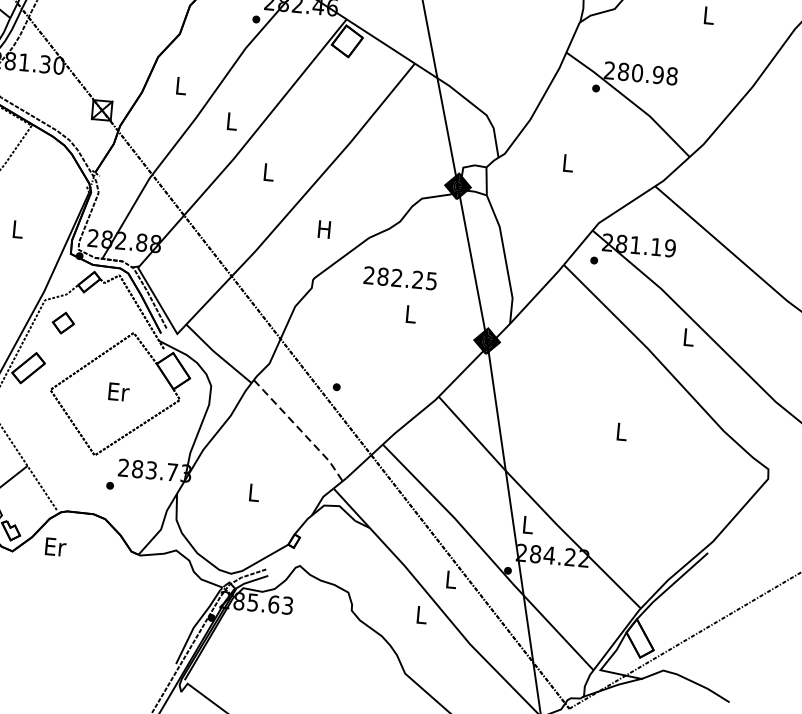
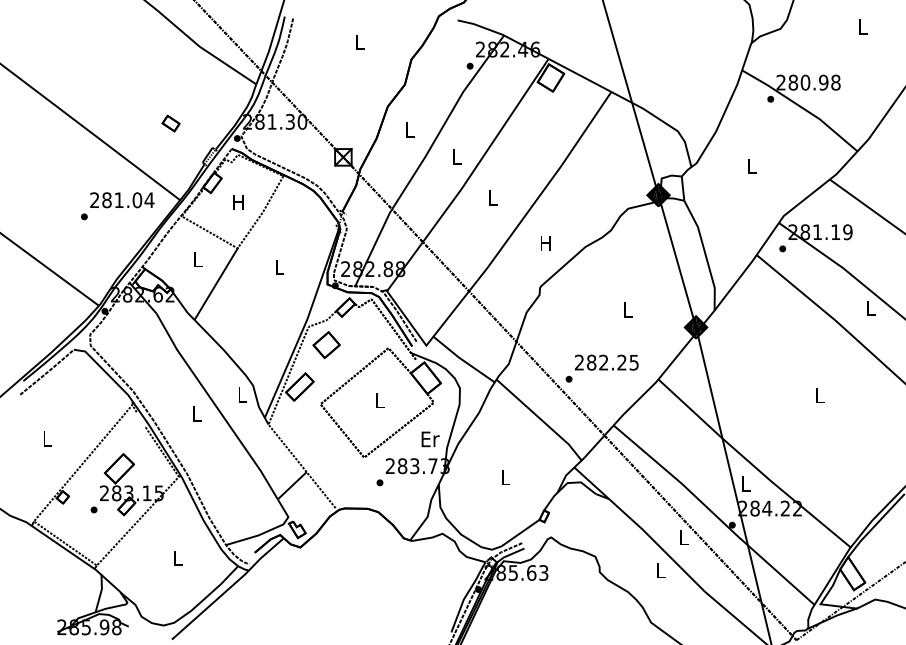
text: (400, 278) -> (606, 362), moved
part: (63, 323) -> (326, 345), size x1.43
text: (119, 391) -> (380, 400), Er -> L
line: (299, 430) -> (540, 419), dashed -> solid
text: (55, 547) -> (430, 439), moved

